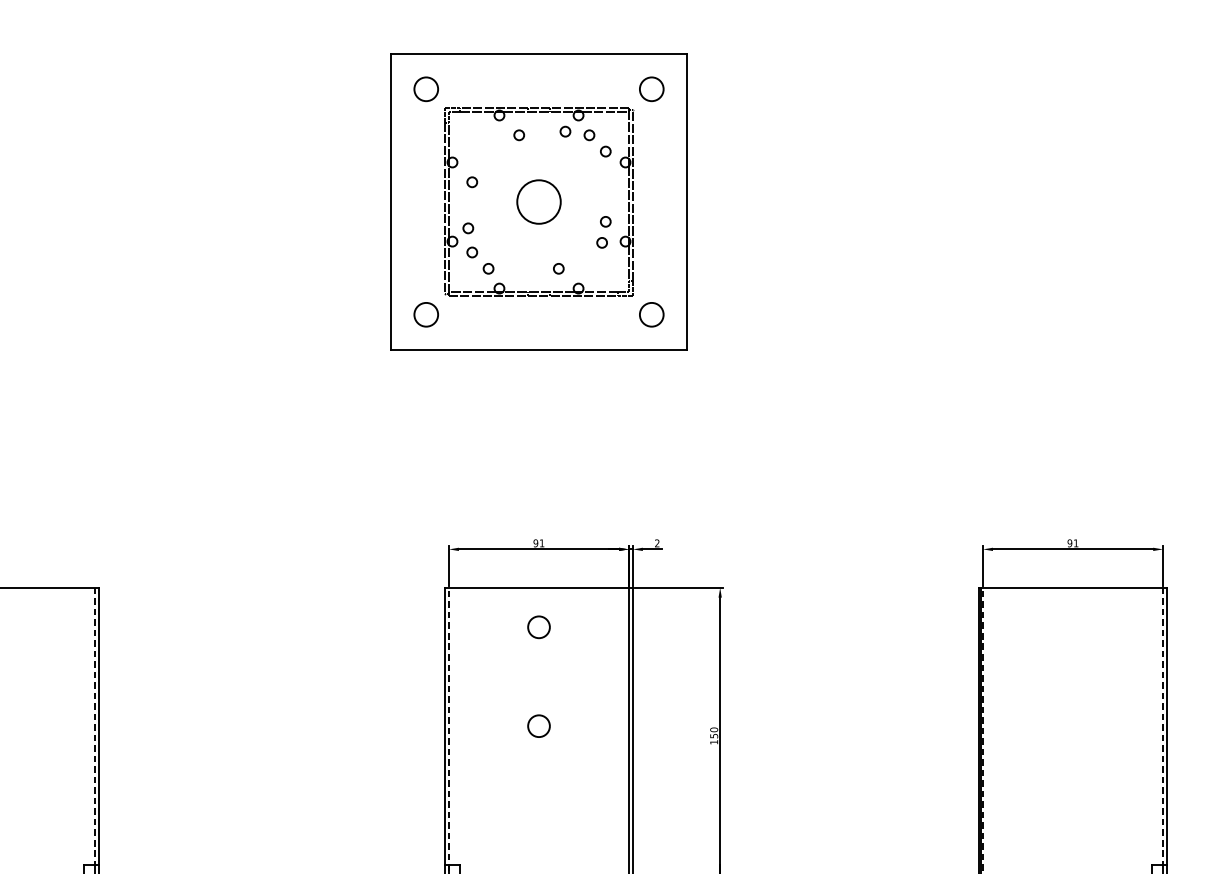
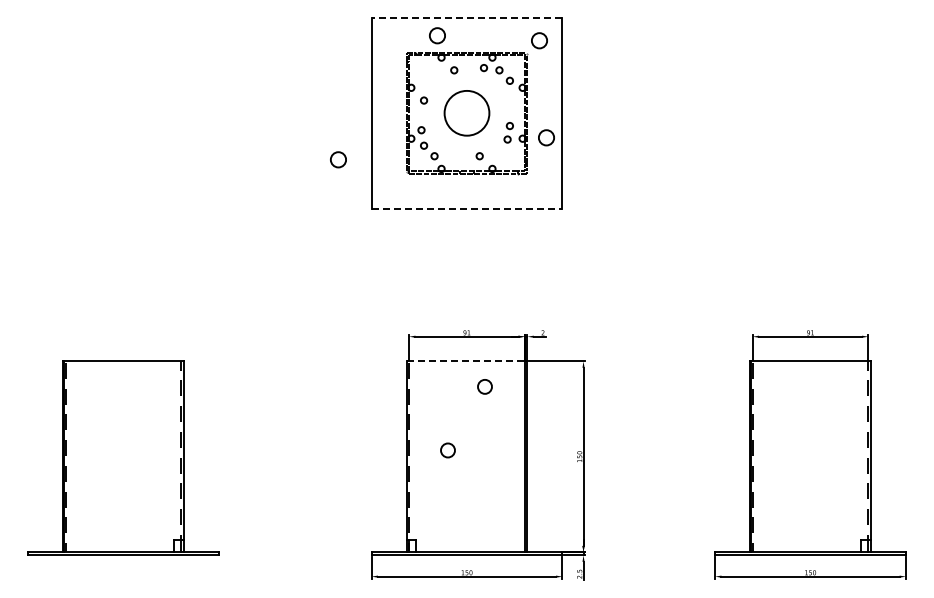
line: (538, 53) -> (466, 17), solid -> dashed
circle: (426, 88) -> (437, 35), moved
circle: (538, 202) -> (466, 113), size x1.6
circle: (426, 314) -> (338, 159), moved
circle: (651, 314) -> (546, 137), moved
line: (539, 350) -> (467, 208), solid -> dashed
line: (538, 587) -> (466, 361), solid -> dashed
circle: (538, 626) -> (484, 386), moved
circle: (538, 726) -> (447, 450), moved

